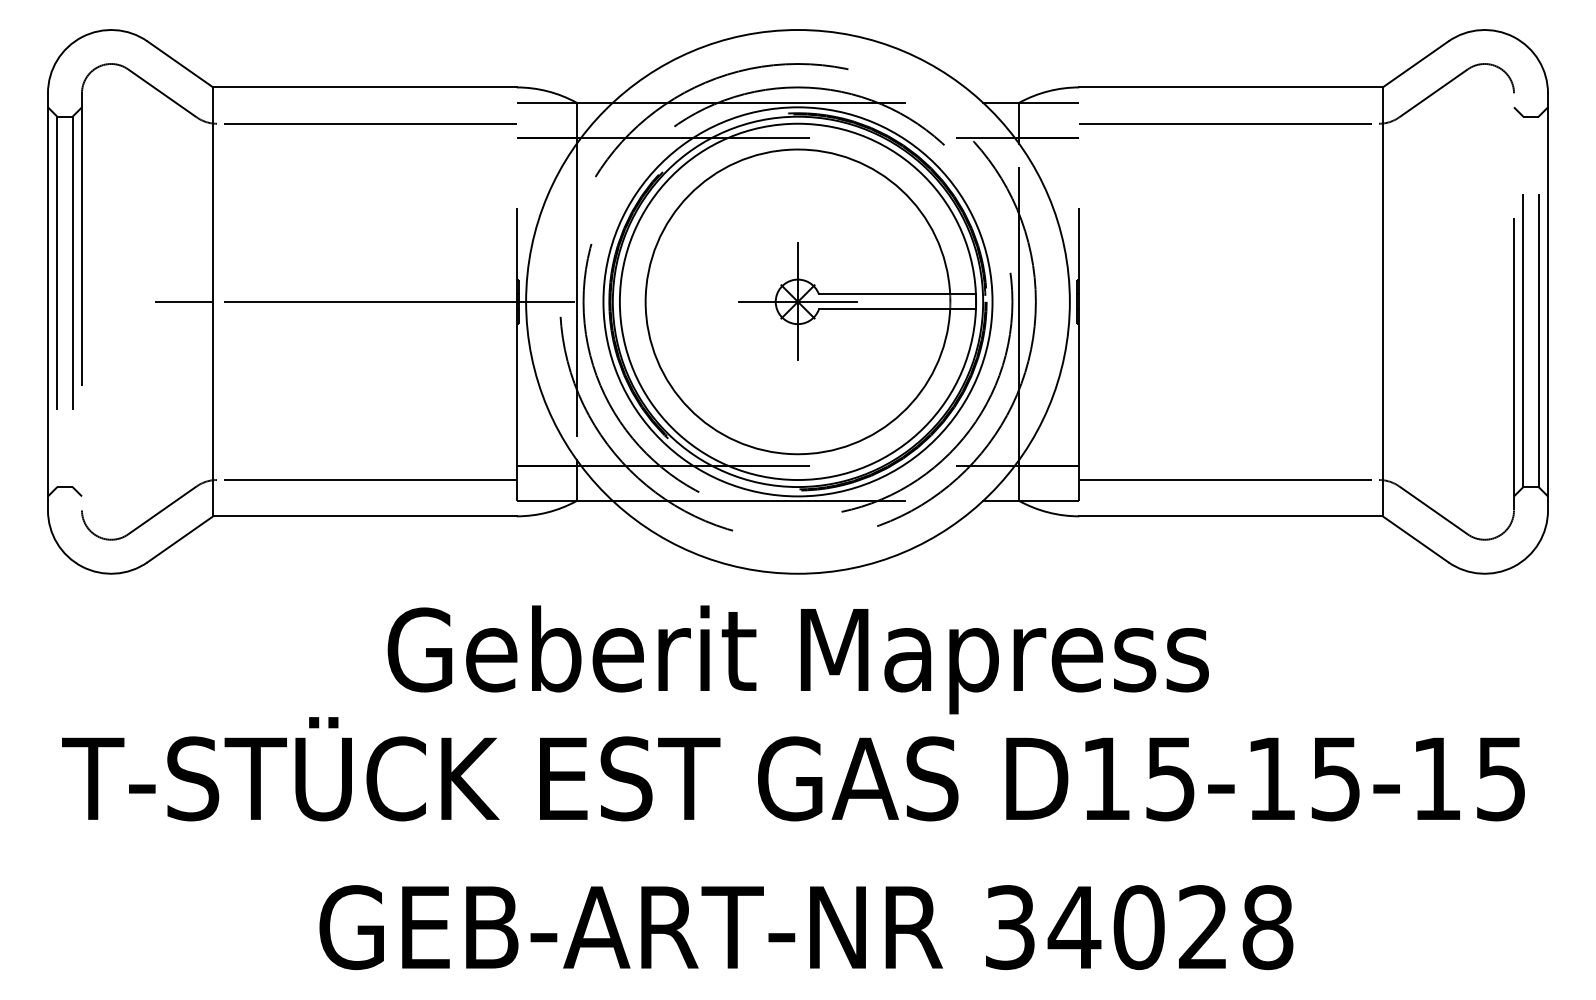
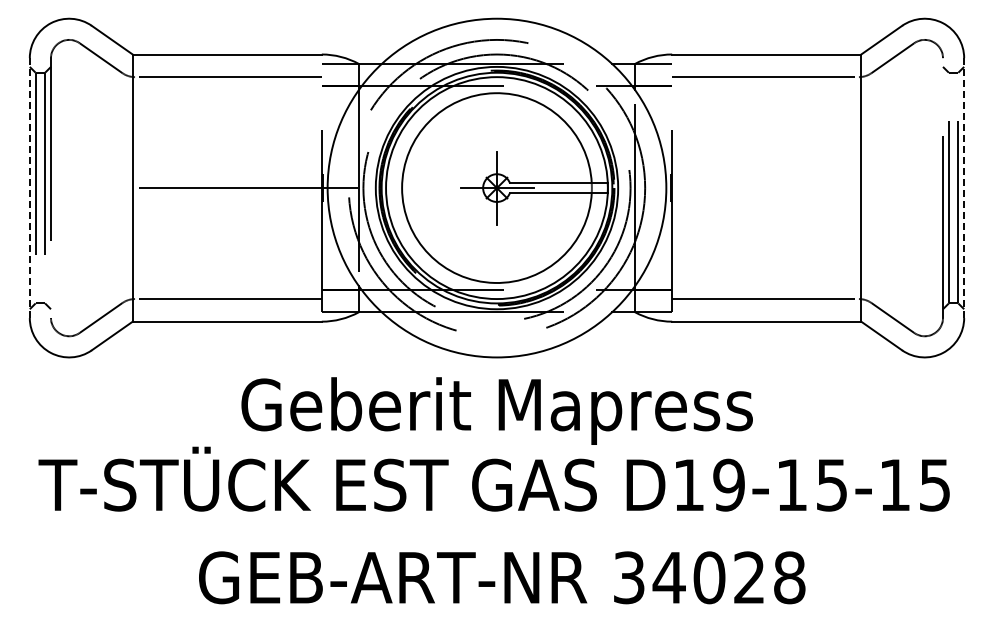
line: (47, 302) -> (29, 188), solid -> dashed
line: (183, 302) -> (114, 188), removed
line: (1548, 302) -> (964, 188), solid -> dashed
text: (1169, 777) -> (728, 484), D15-15-15 -> D19-15-15

